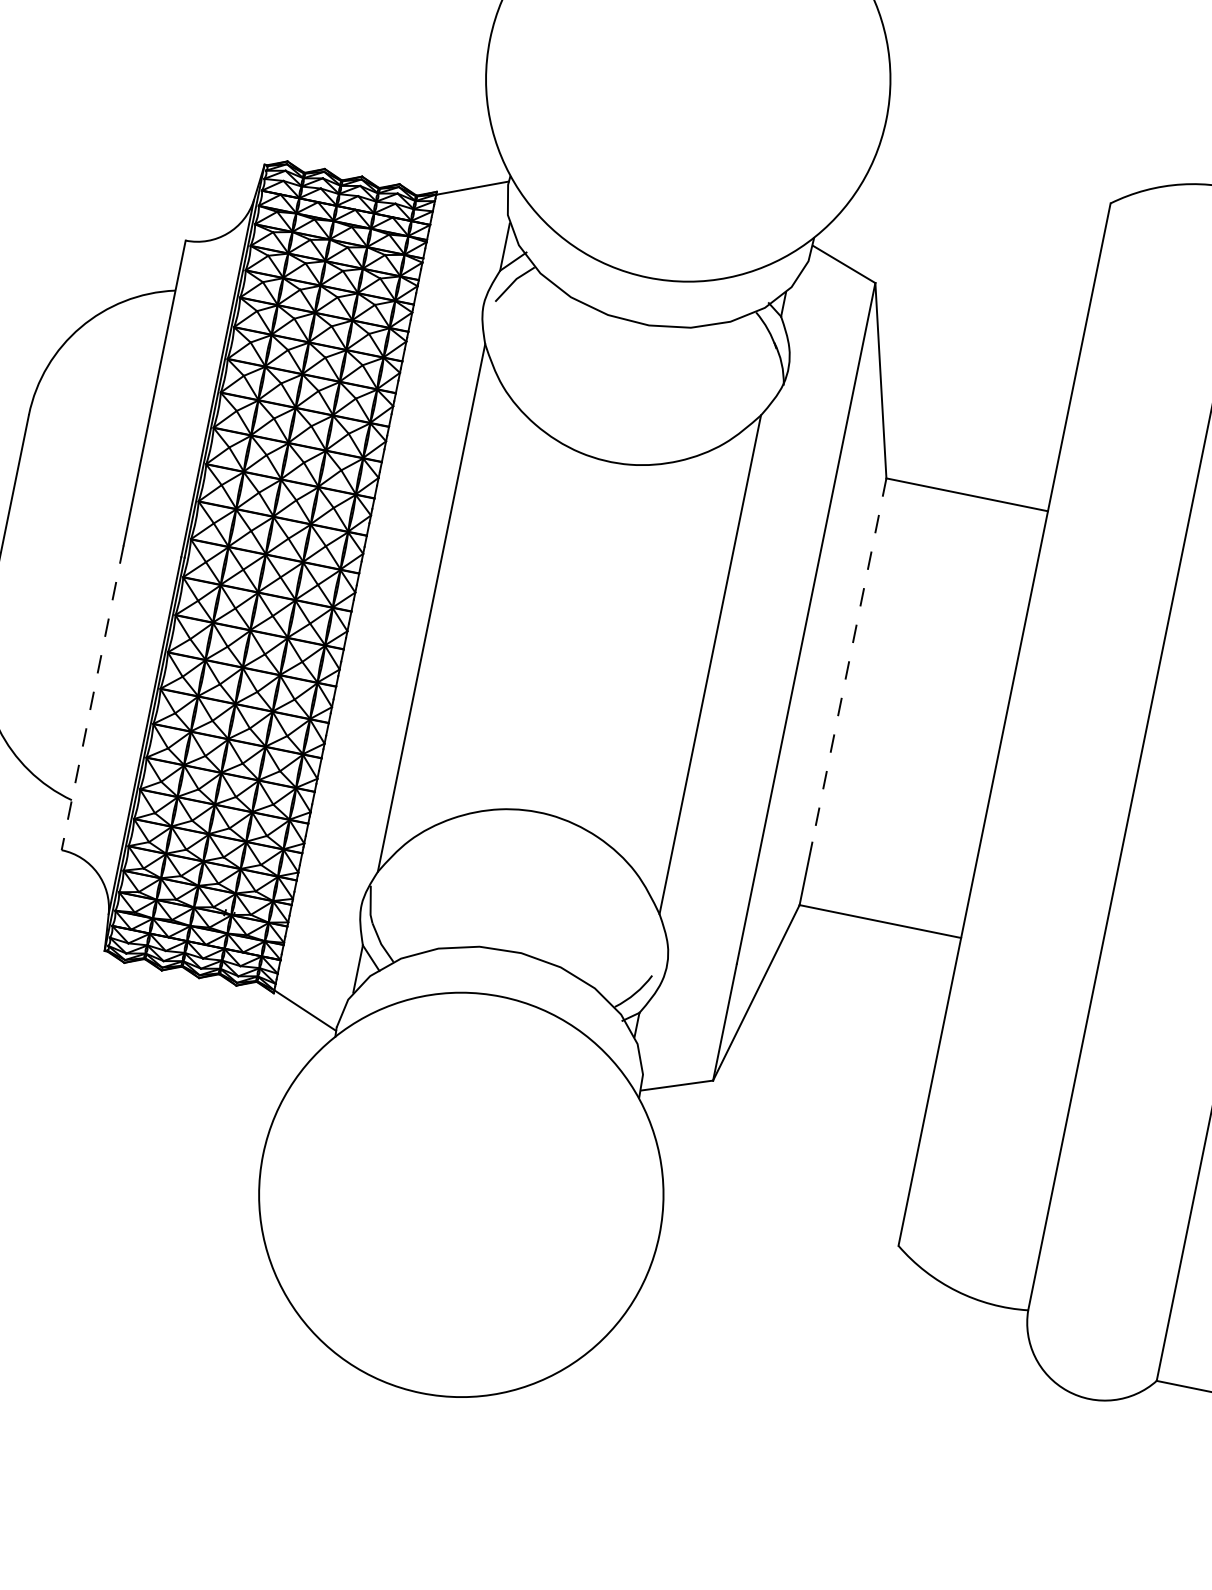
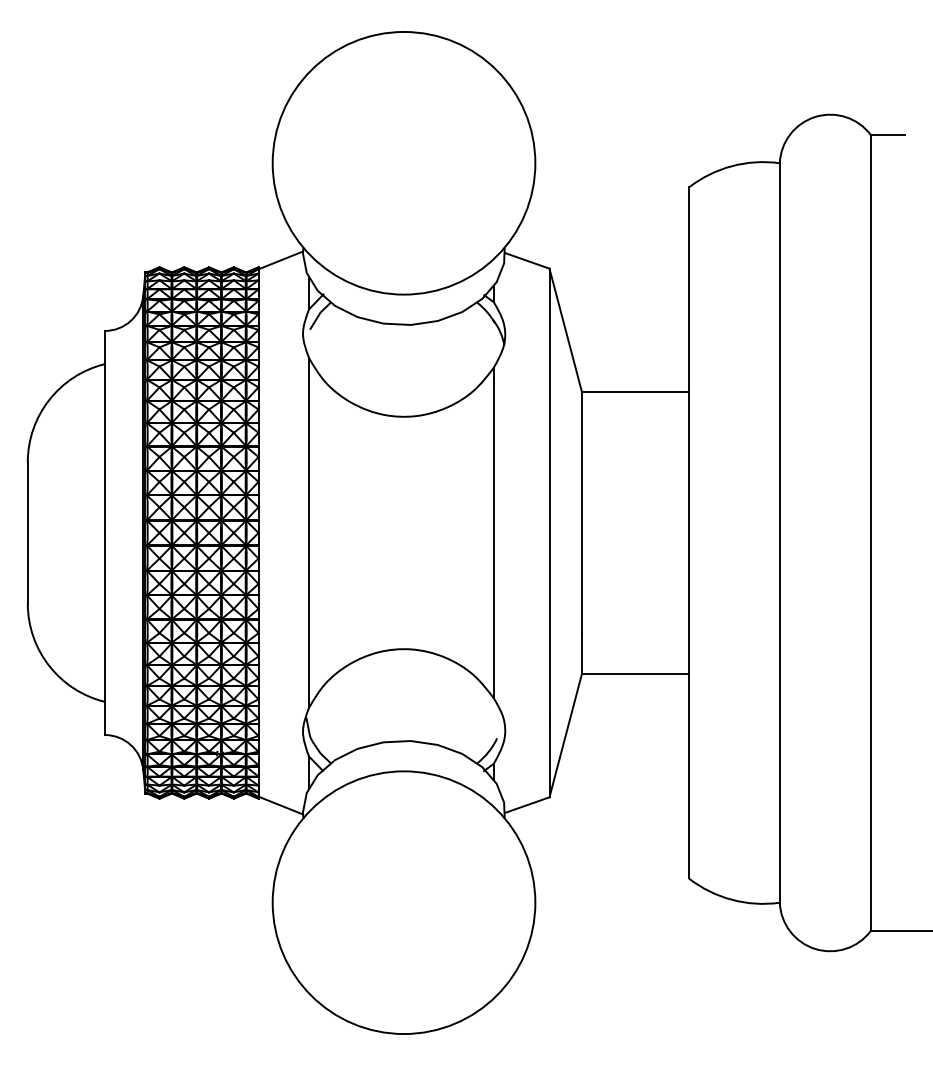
line: (848, 660) -> (581, 512), dashed -> solid
line: (93, 698) -> (105, 634), dashed -> solid

